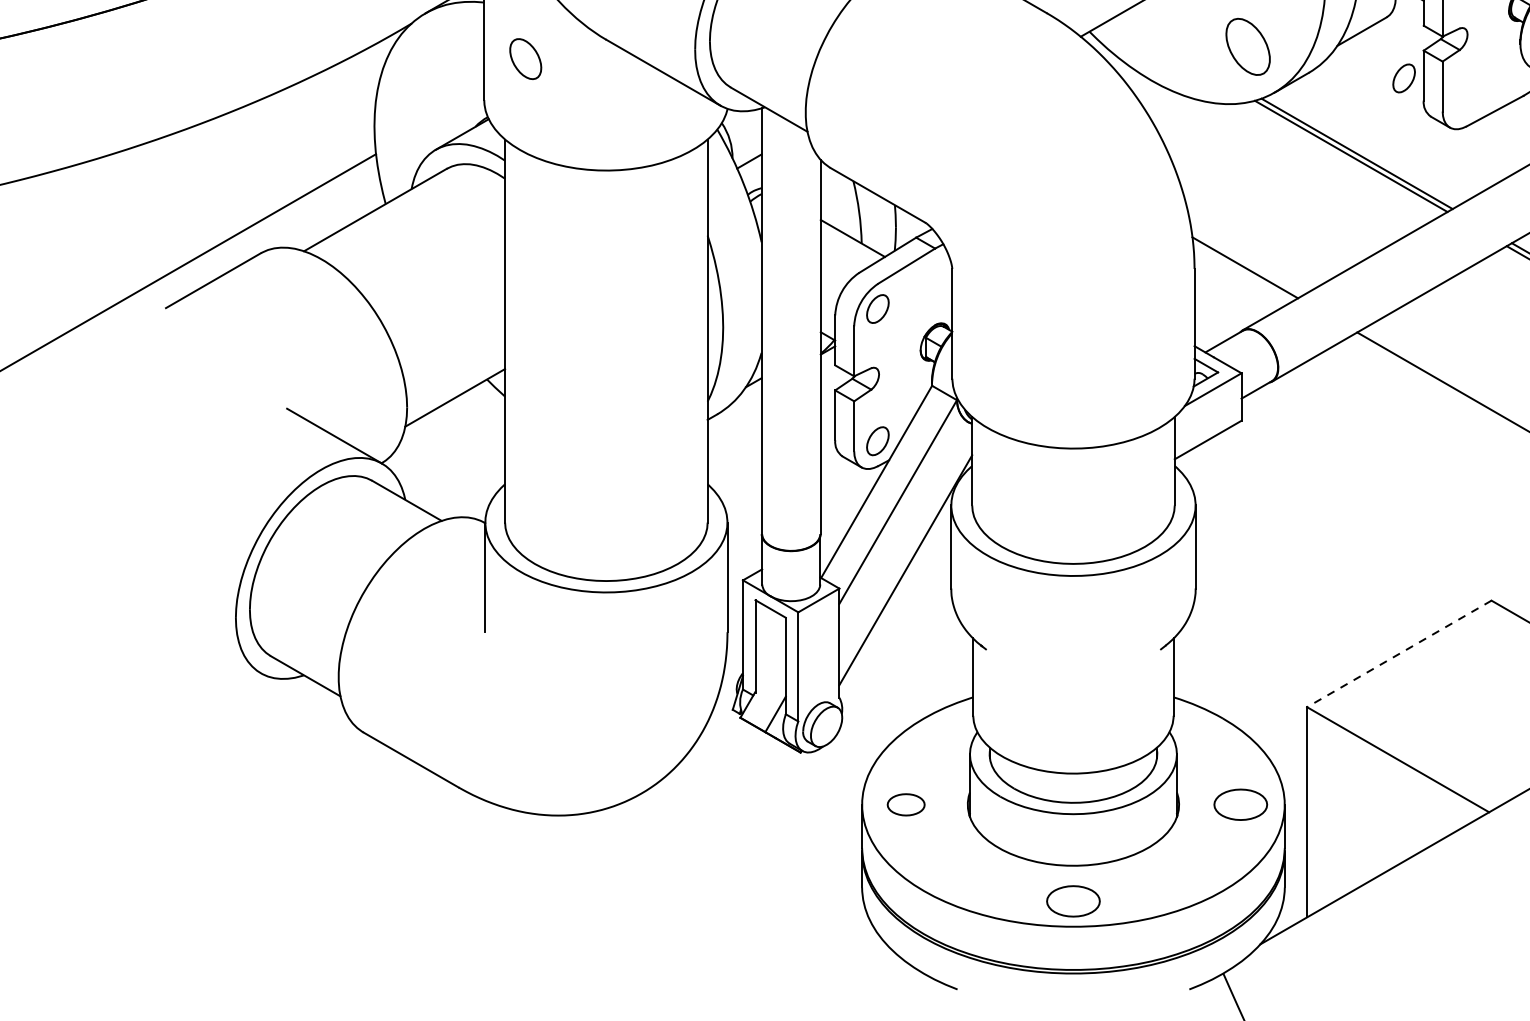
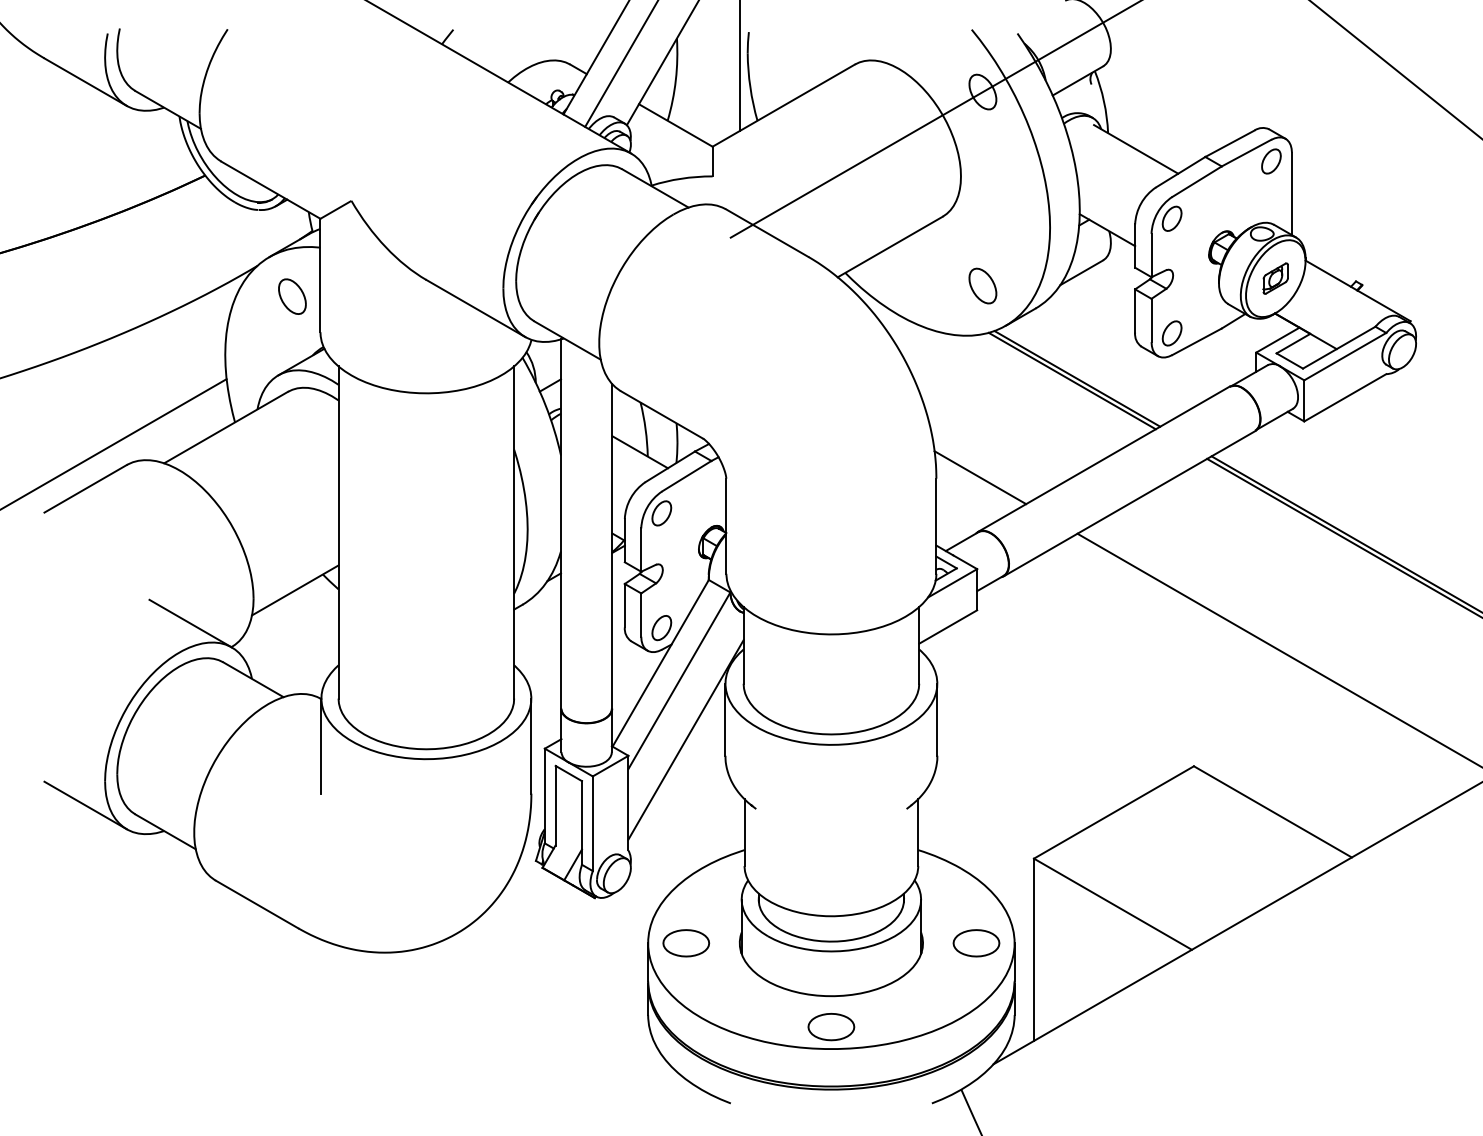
part: (1247, 46) -> (982, 285), size x0.71
part: (525, 58) -> (292, 296), moved
part: (1403, 78) -> (1171, 333), moved
line: (213, 645) -> (85, 805), added
line: (1398, 653) -> (1113, 812), dashed -> solid
part: (906, 805) -> (686, 943), size x1.43

